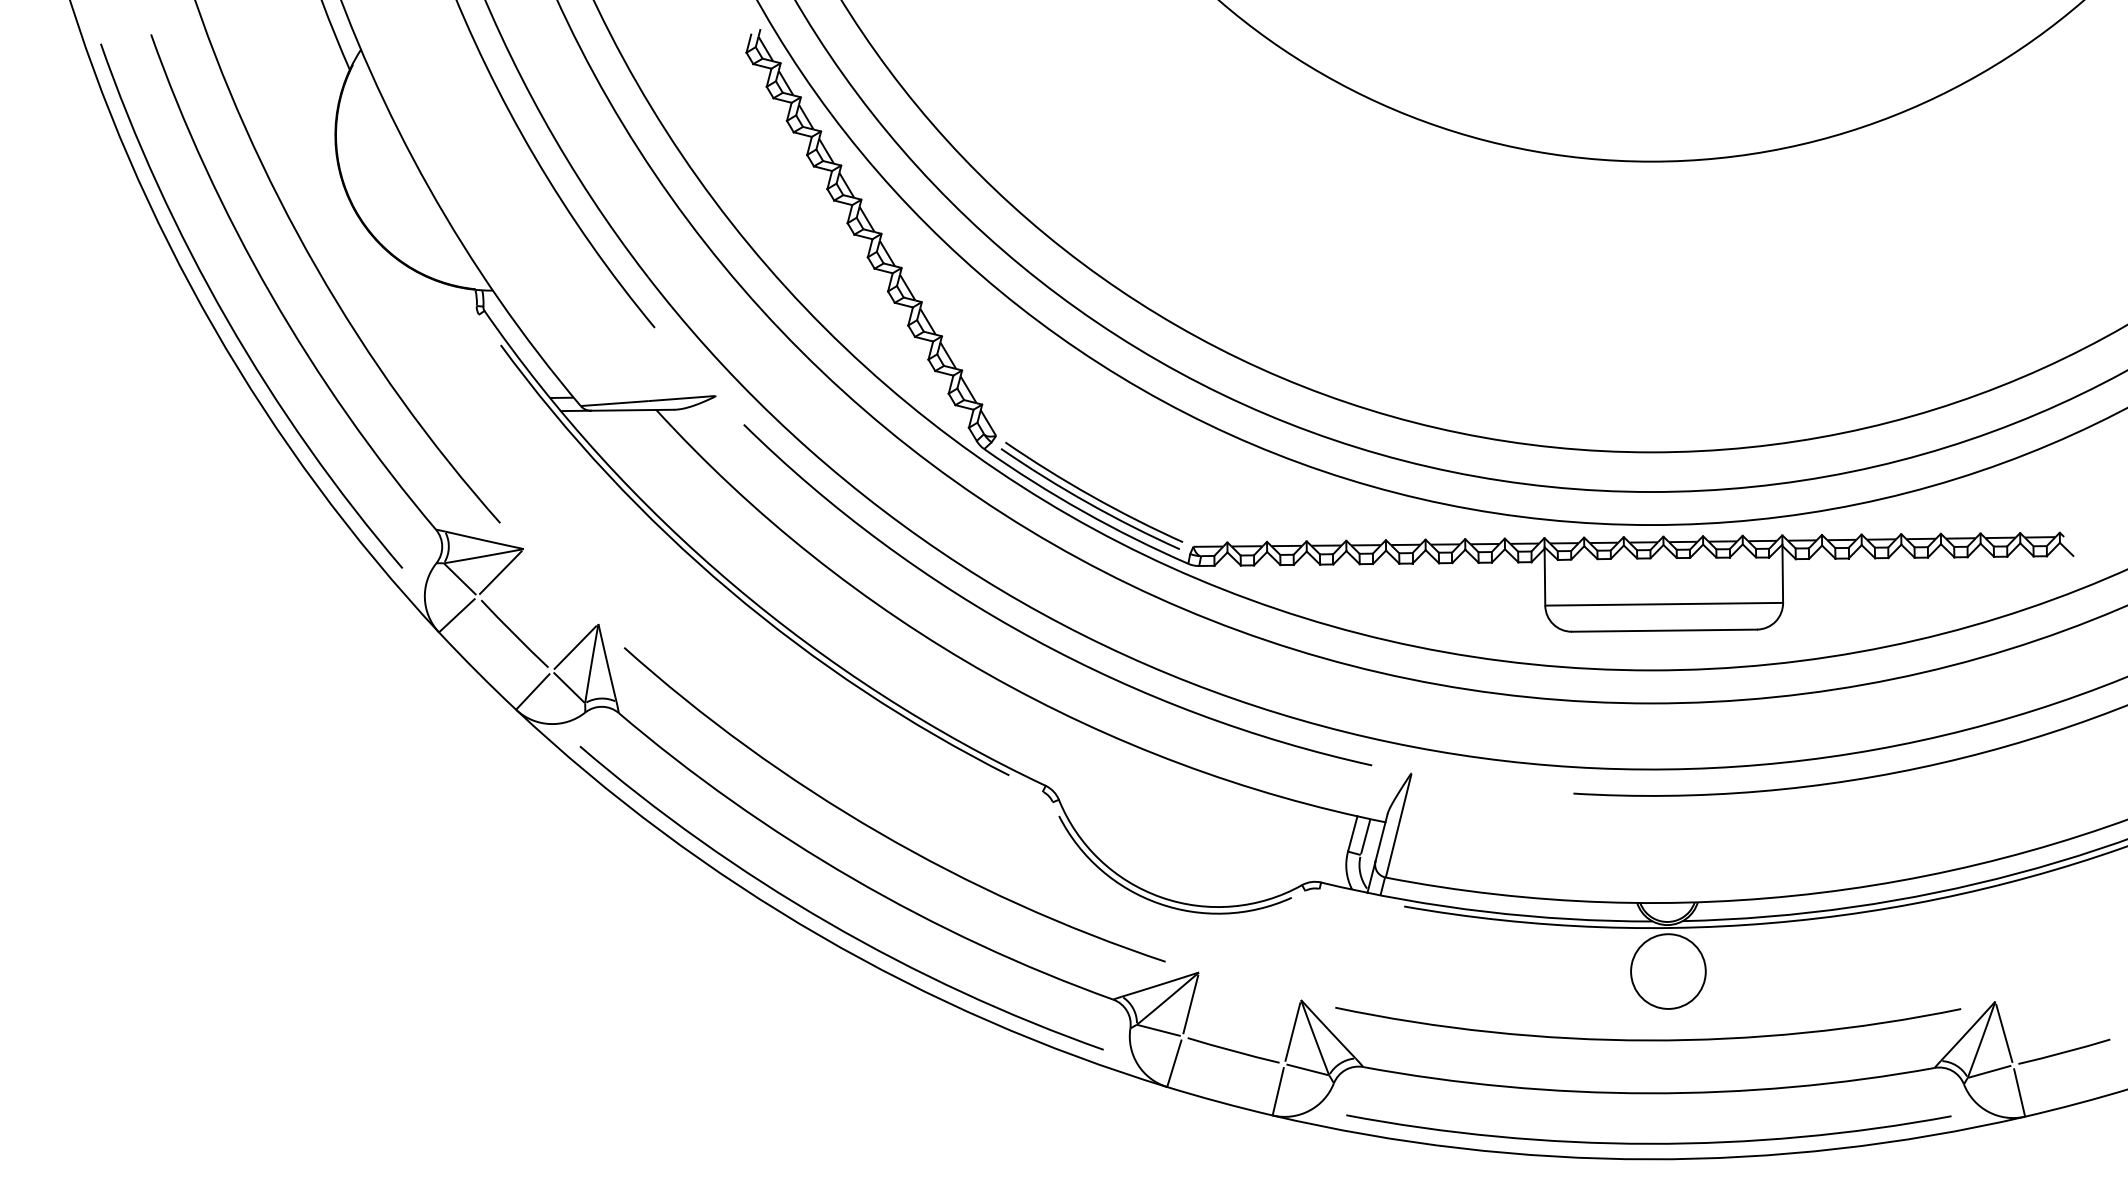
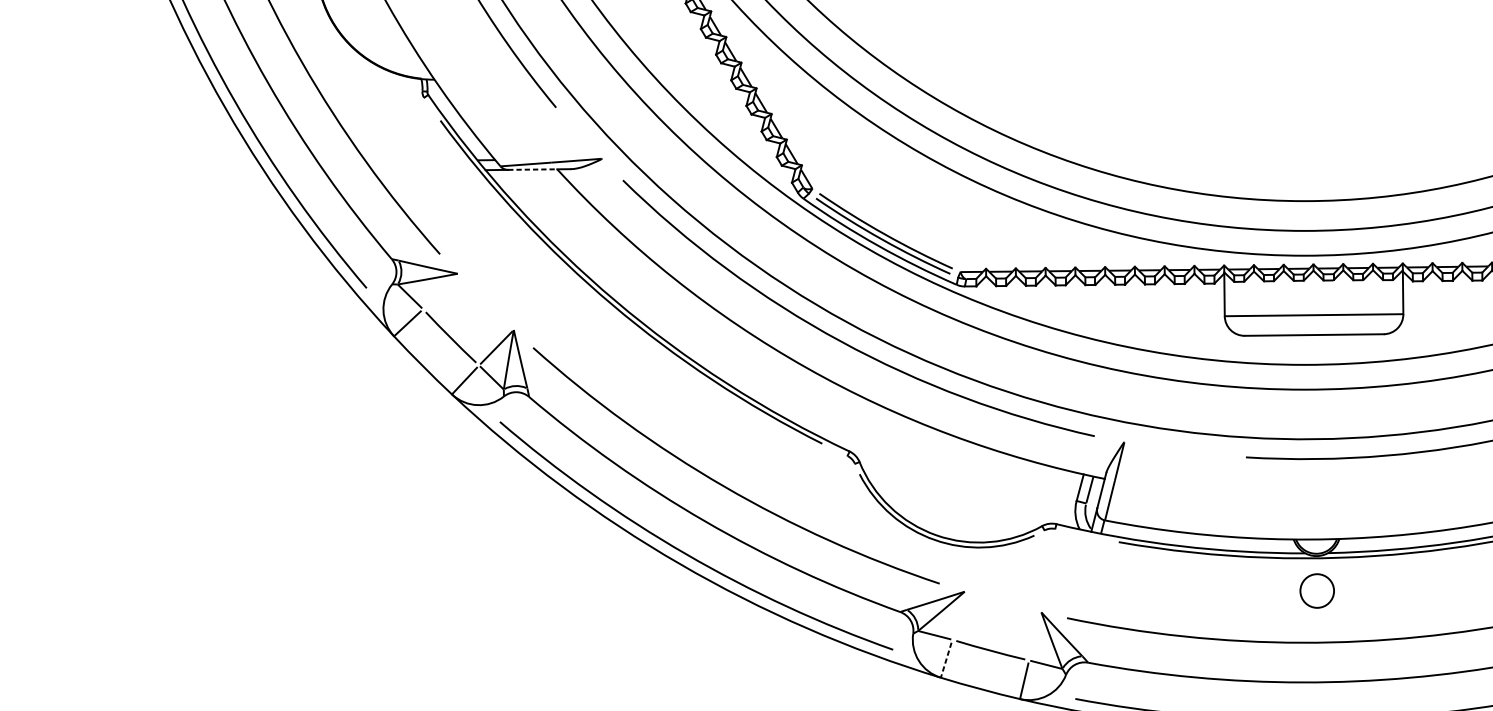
line: (623, 410) -> (532, 169), solid -> dashed
line: (500, 572) -> (440, 291), removed
circle: (1668, 971) -> (1317, 590), size x0.6
line: (1190, 1004) -> (958, 615), removed
line: (1292, 1031) -> (1034, 636), removed
line: (1174, 1064) -> (946, 660), solid -> dashed

